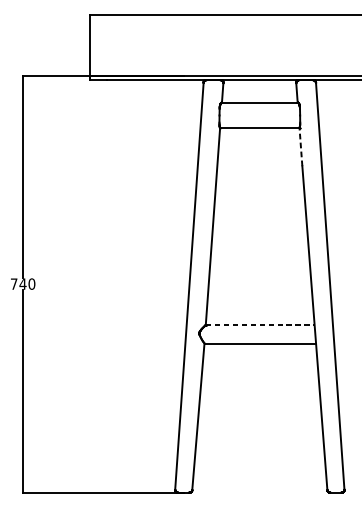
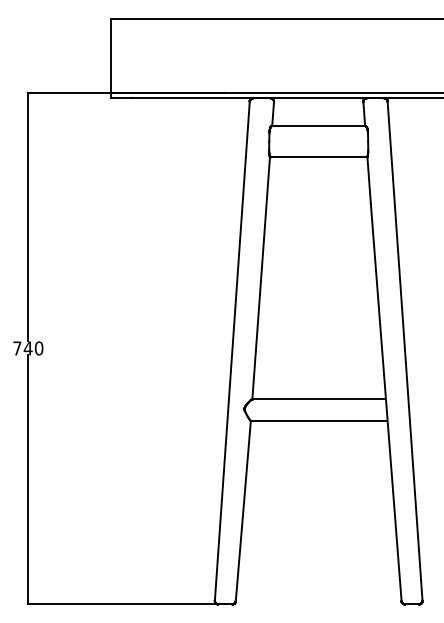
line: (301, 146) -> (369, 179), dashed -> solid
line: (260, 325) -> (319, 399), dashed -> solid

